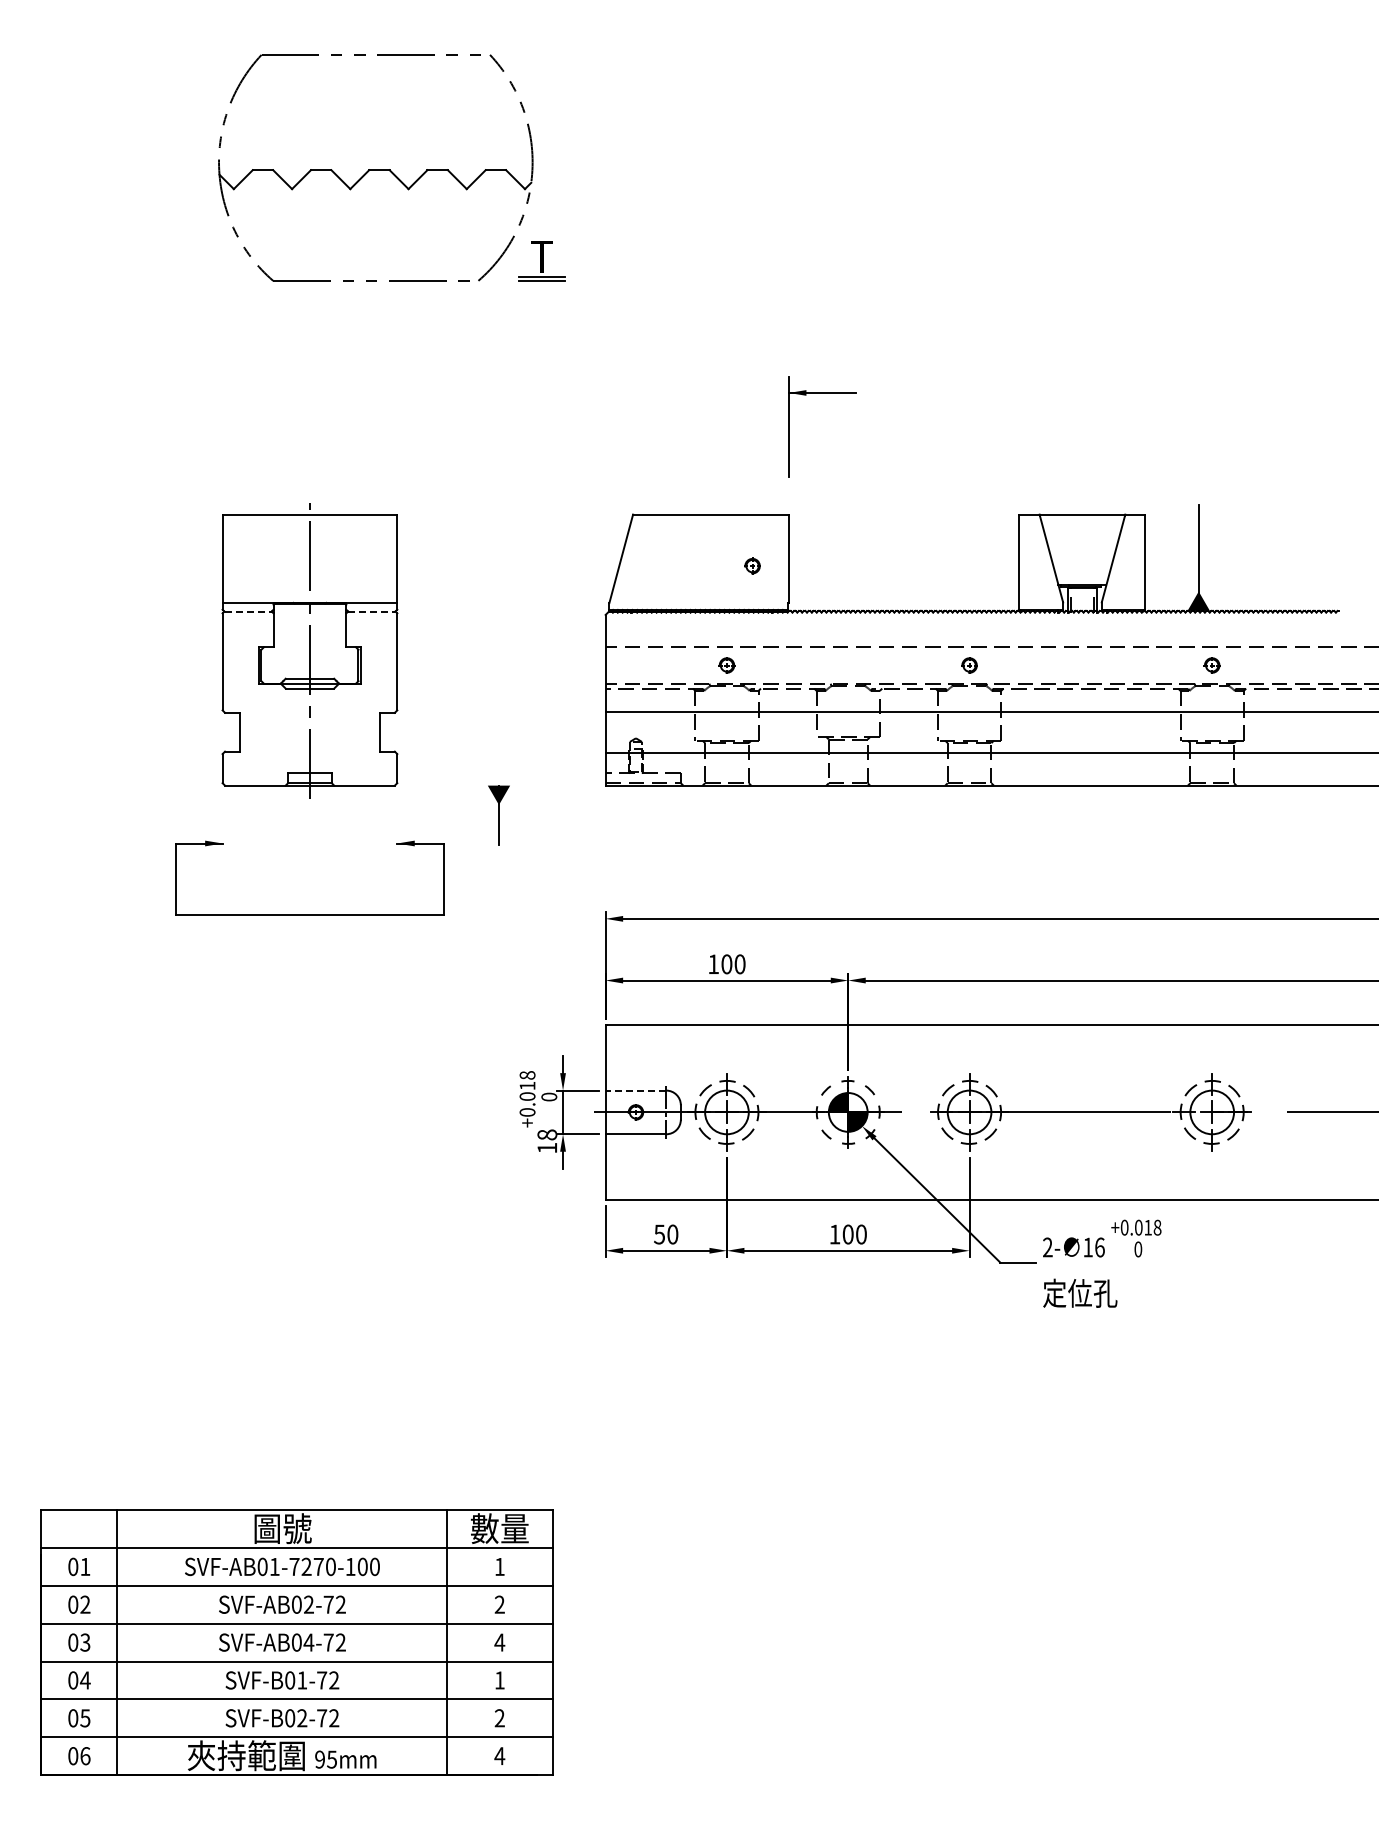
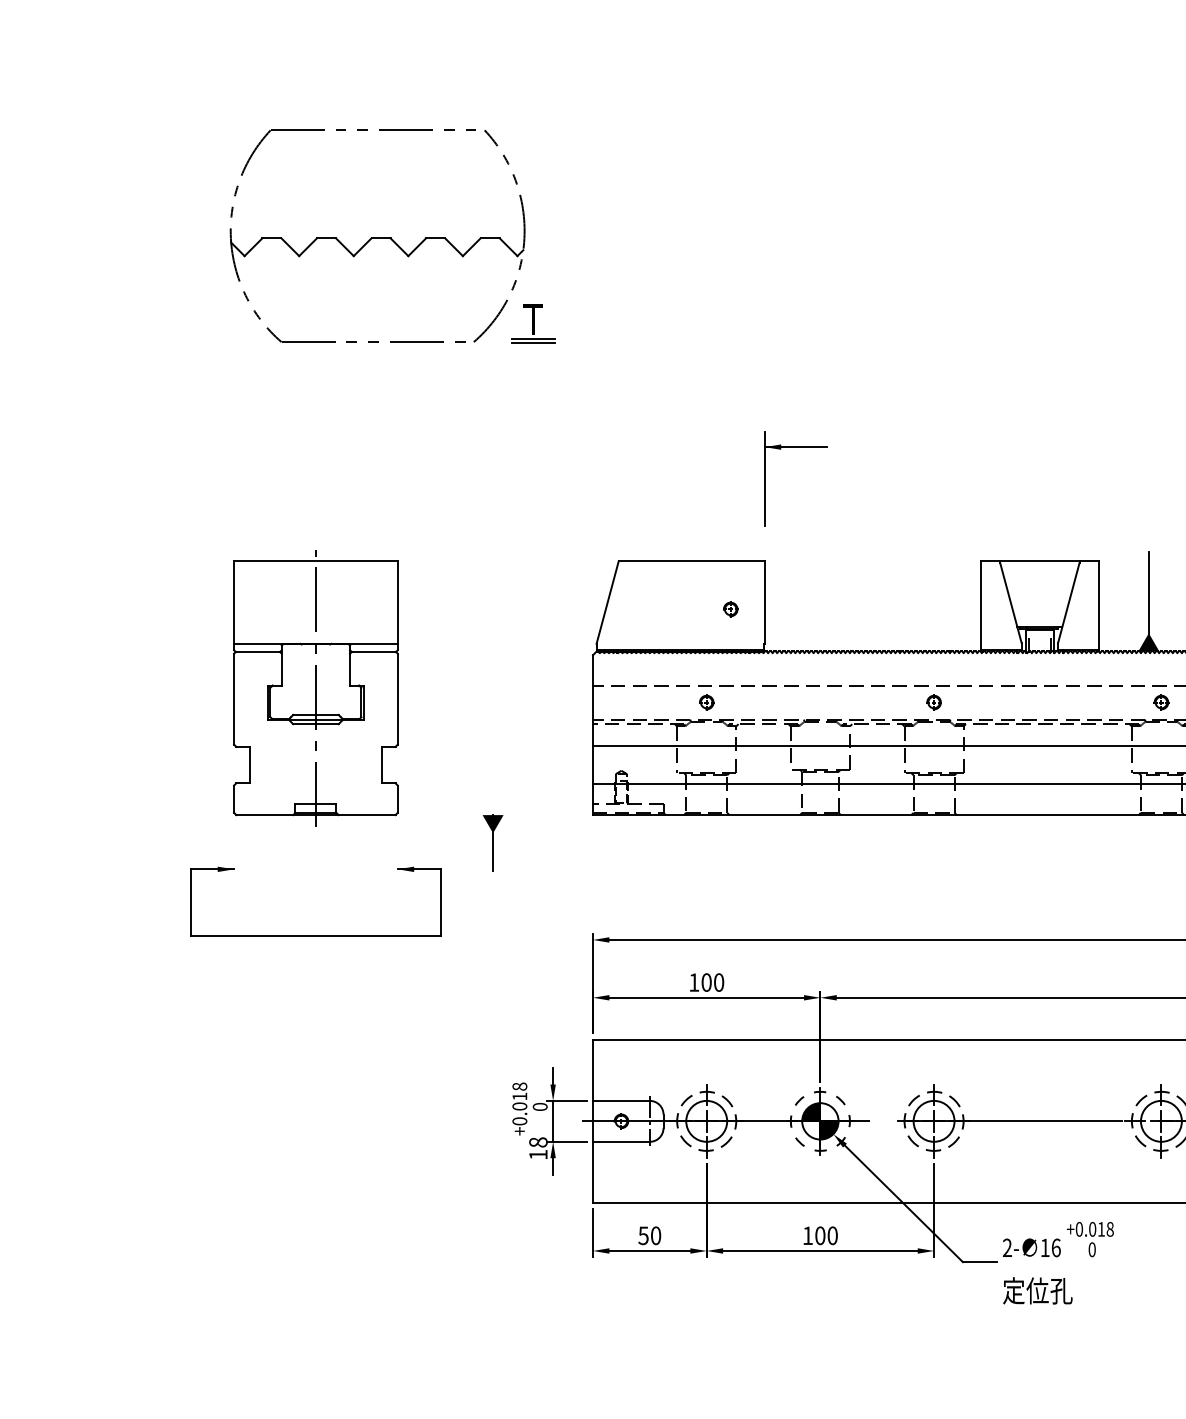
line: (248, 611) -> (258, 651), dashed -> solid
line: (371, 611) -> (373, 651), dashed -> solid
line: (635, 1090) -> (621, 1100), dashed -> solid

